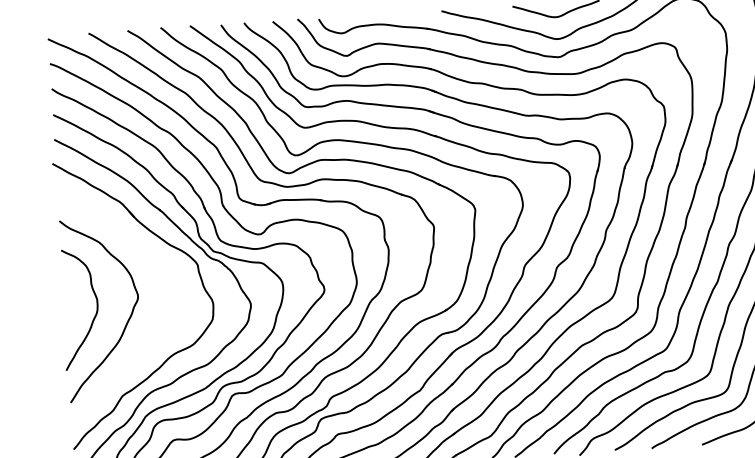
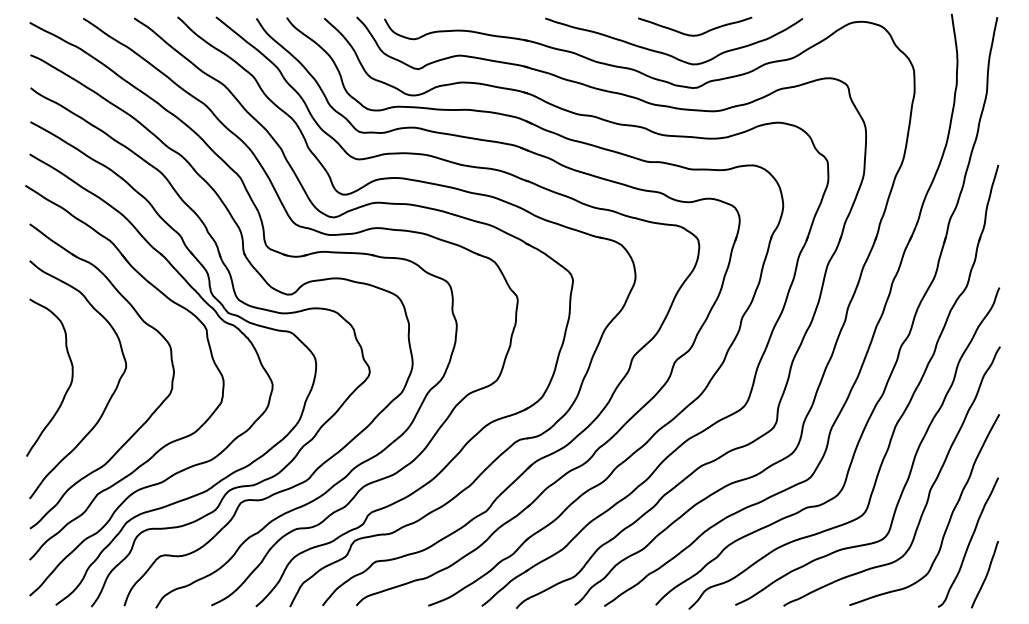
part: (158, 332) -> (150, 414), added

